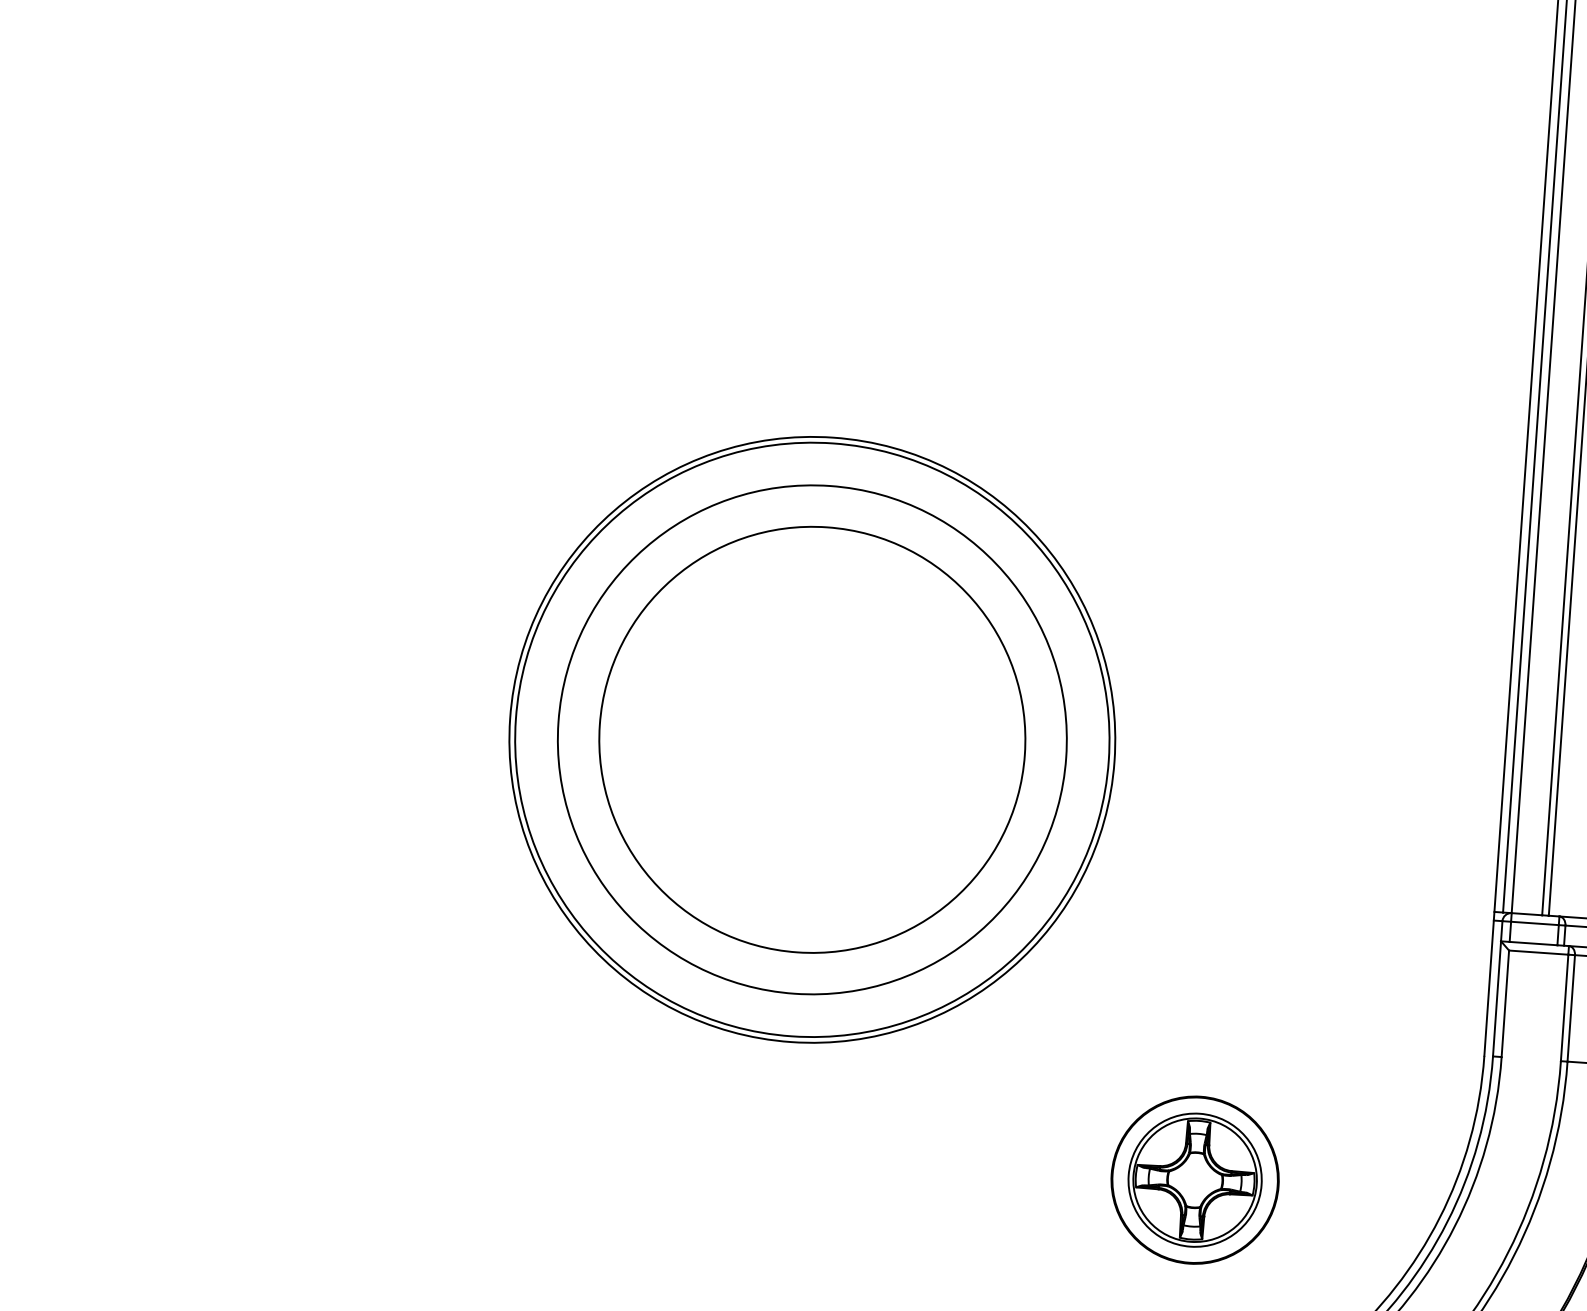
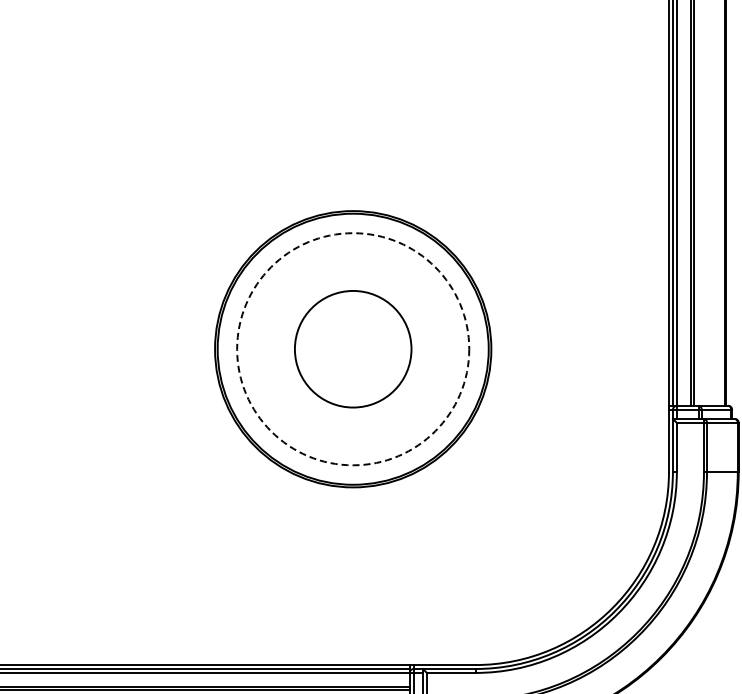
circle: (812, 740) -> (353, 349), size x0.6
circle: (812, 740) -> (353, 349), solid -> dashed
part: (1195, 1180) -> (541, 537), removed

